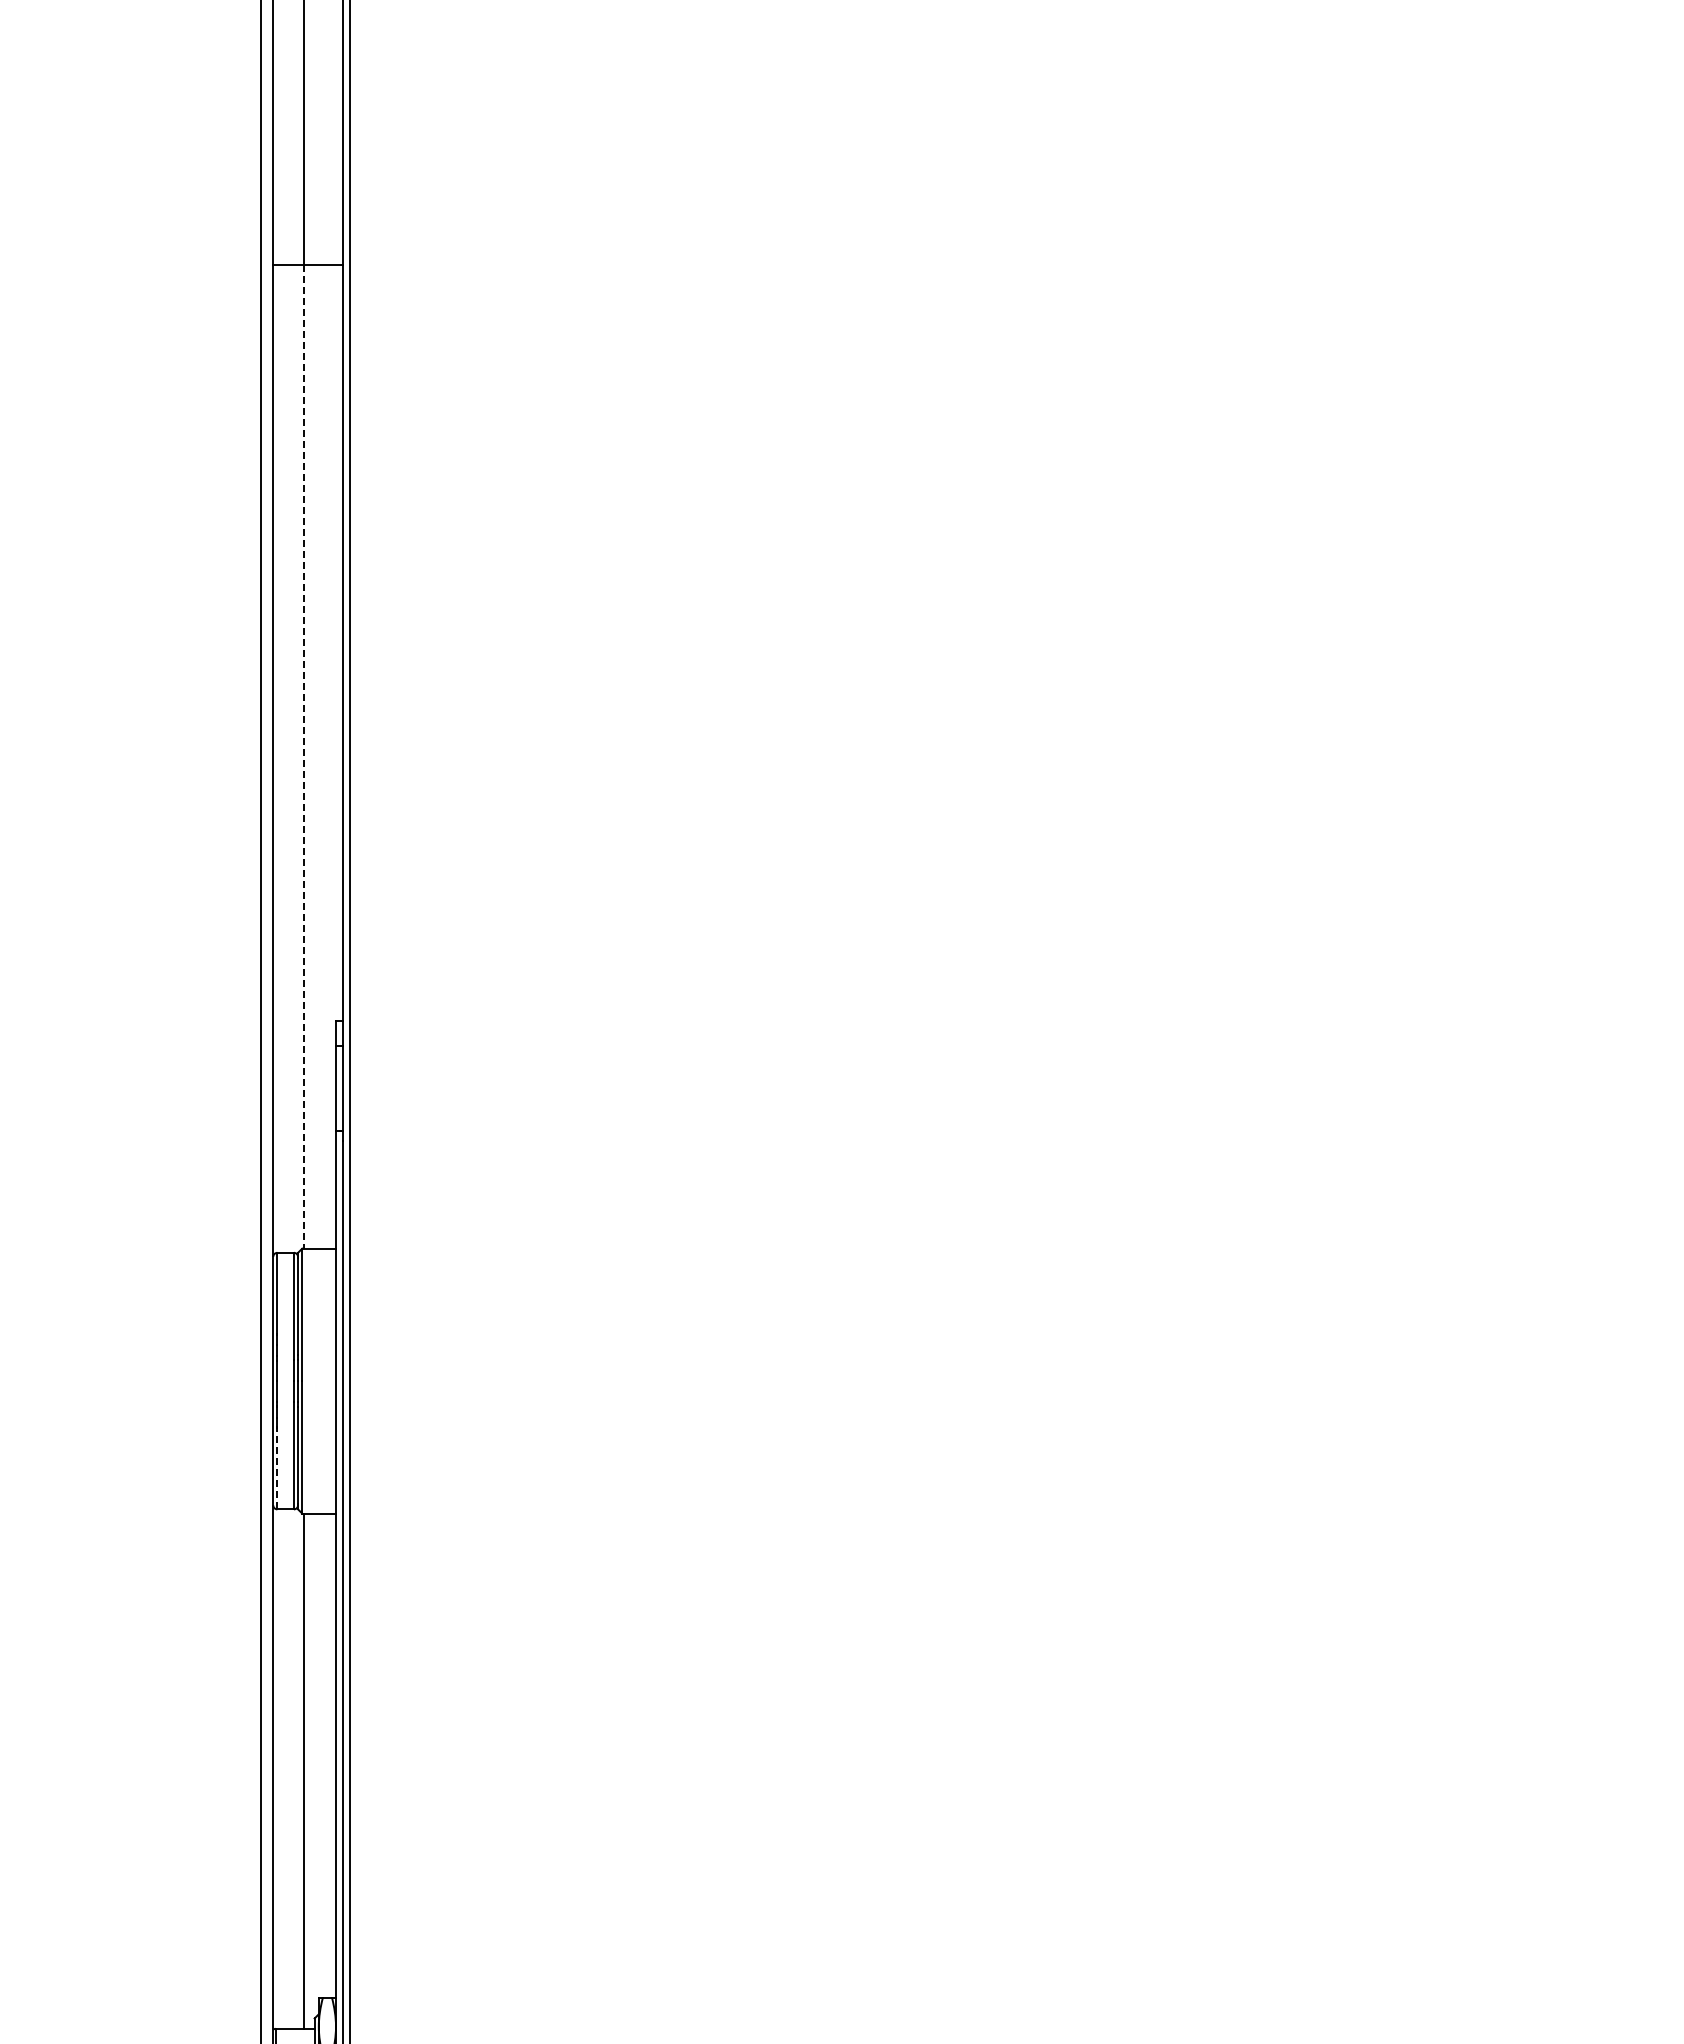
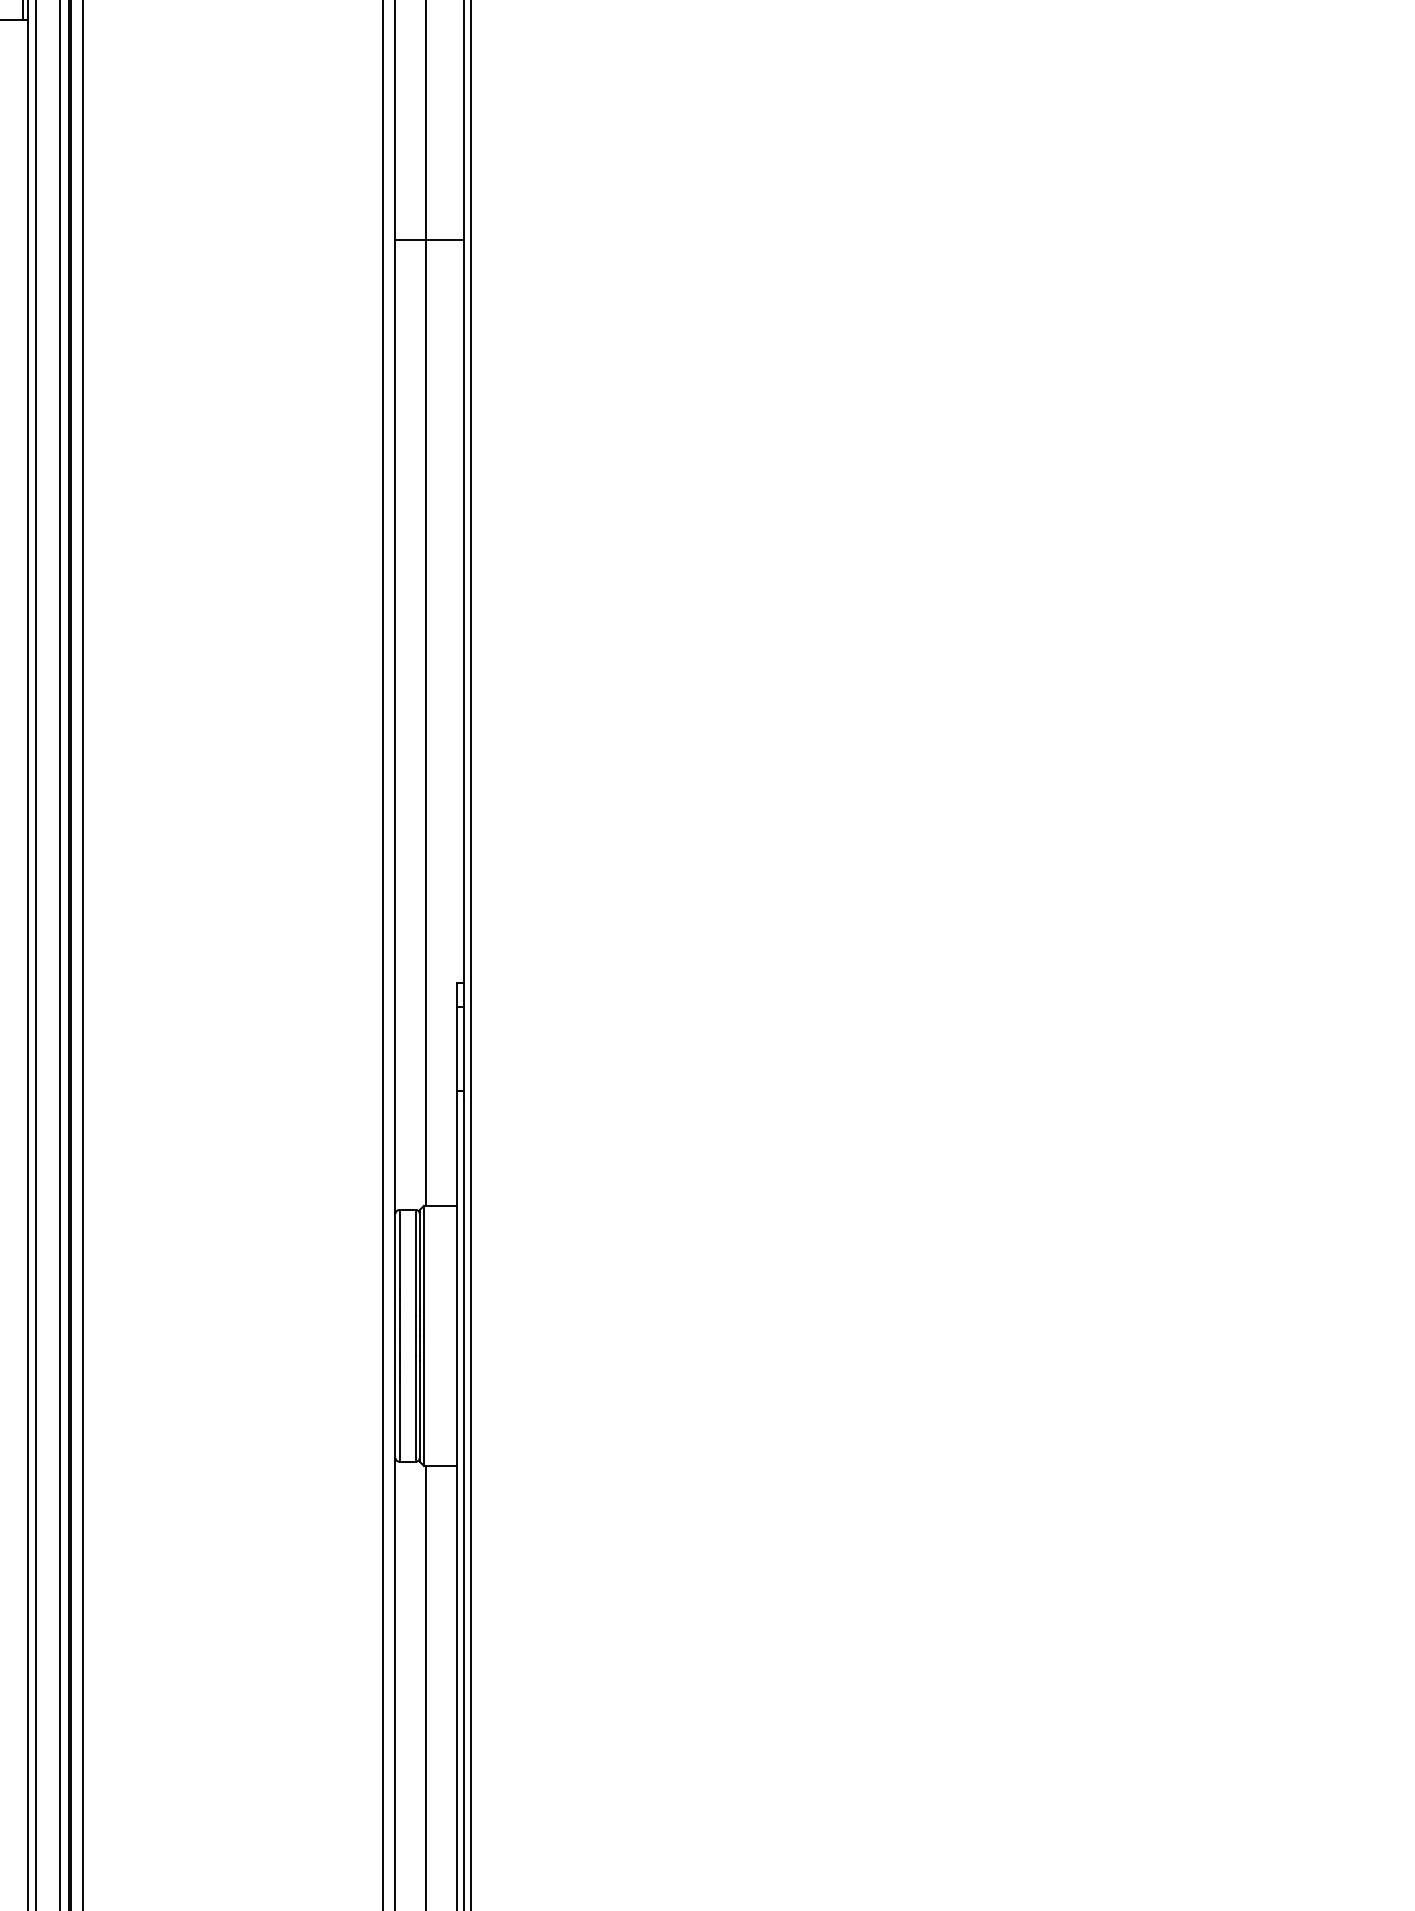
line: (303, 757) -> (425, 723), dashed -> solid
line: (277, 1468) -> (399, 1421), dashed -> solid

